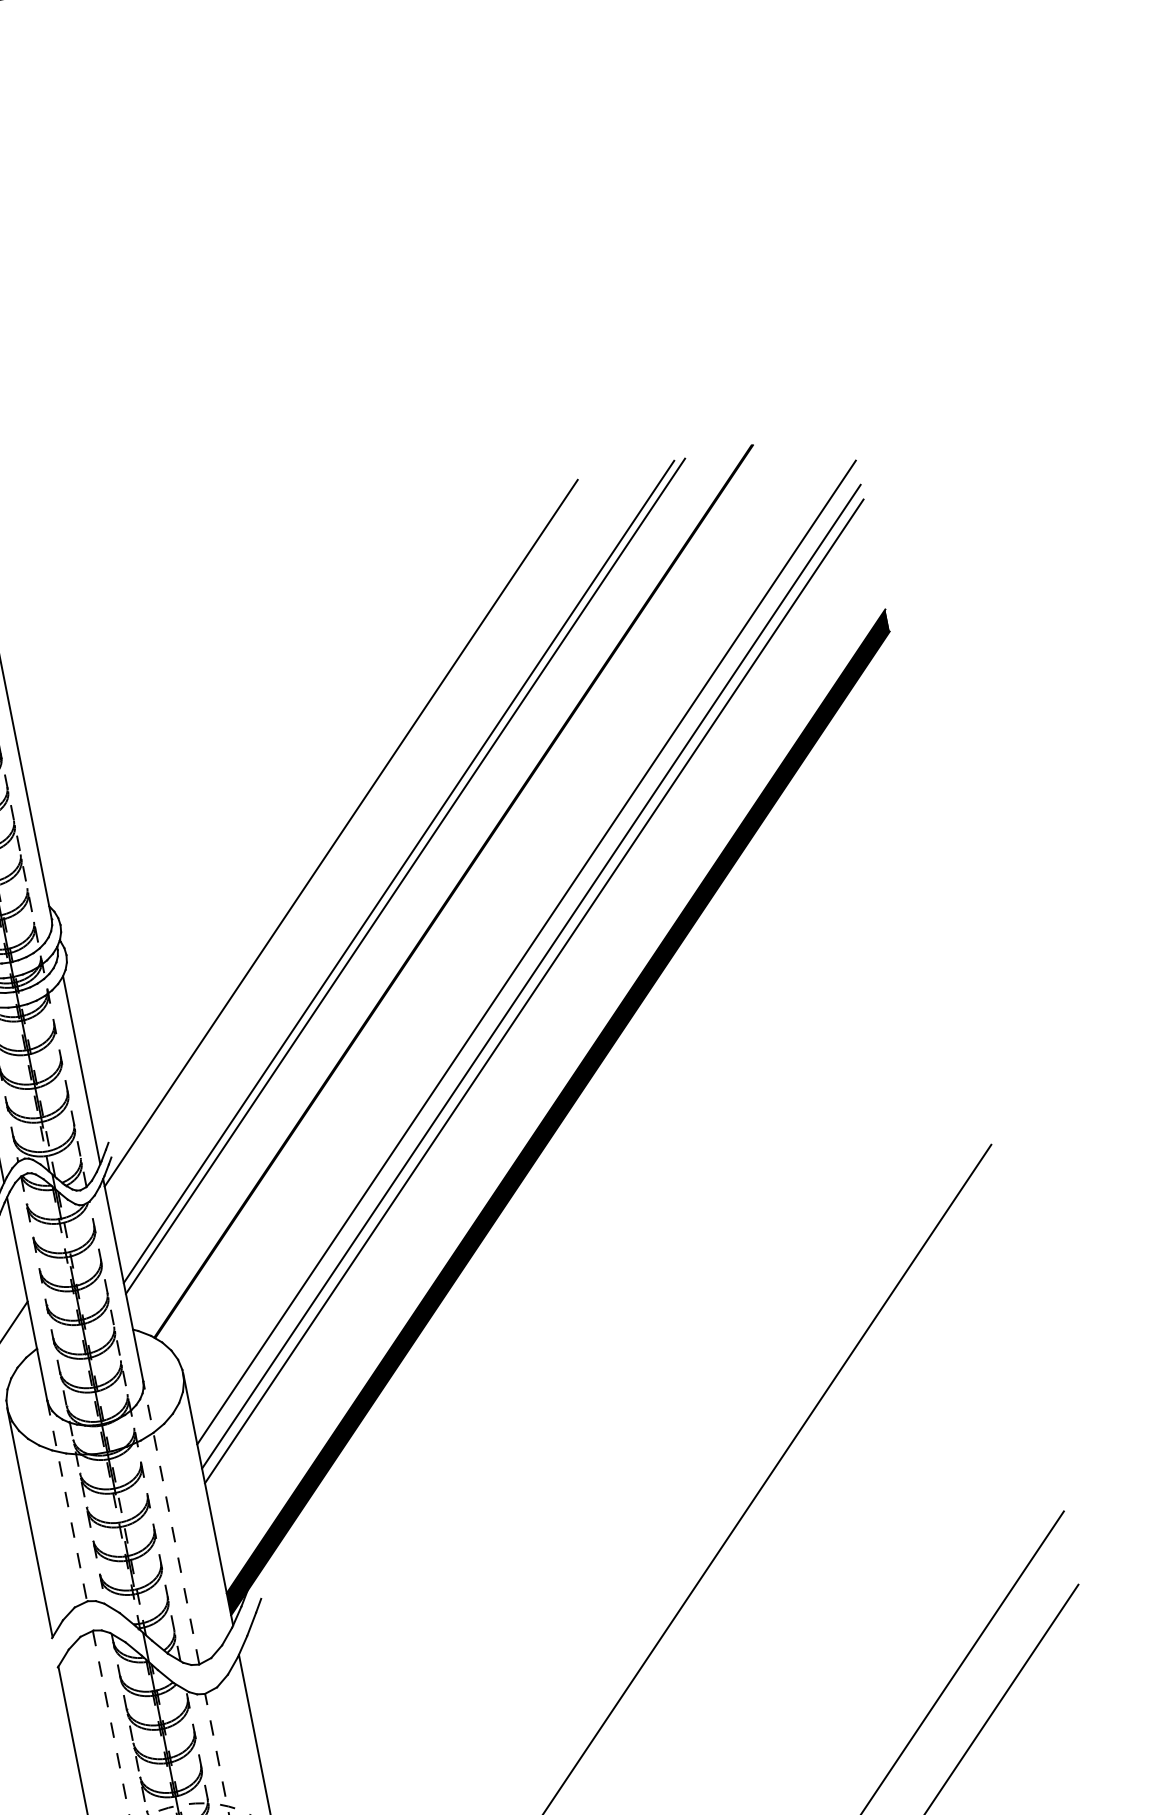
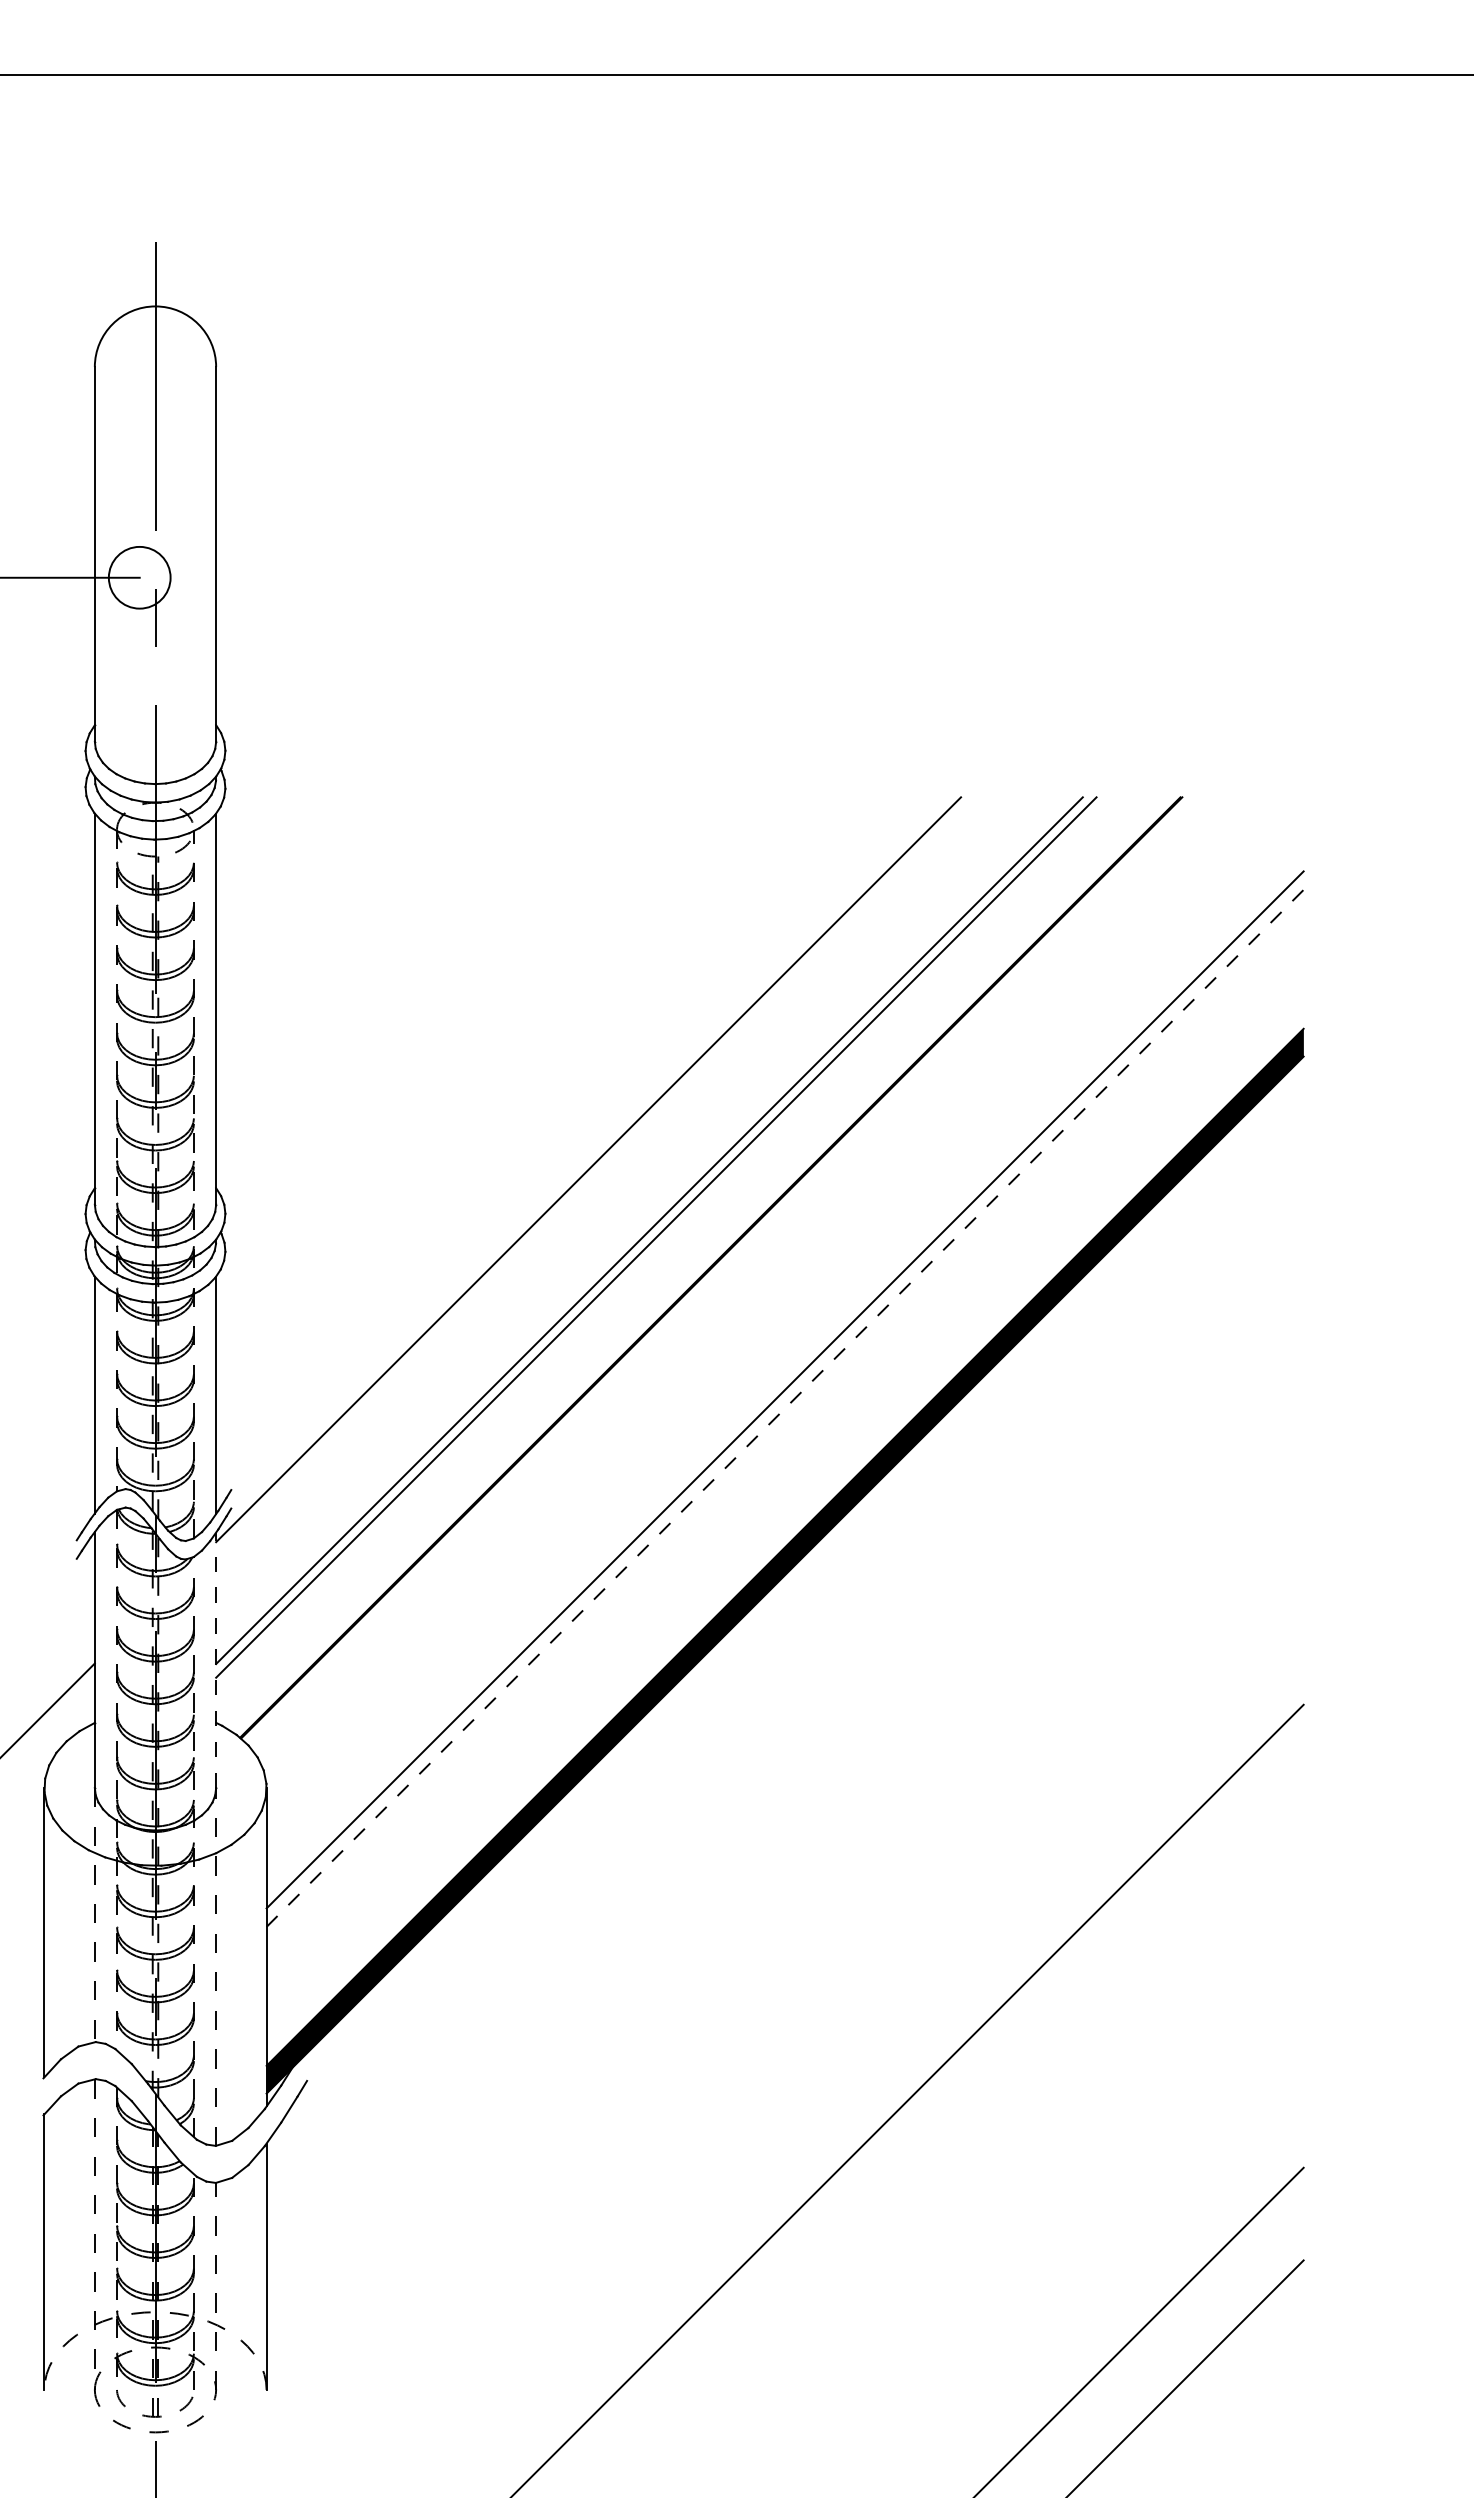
line: (525, 951) -> (784, 1358), removed
line: (534, 991) -> (785, 1408), solid -> dashed
line: (123, 1280) -> (216, 1660), solid -> dashed

